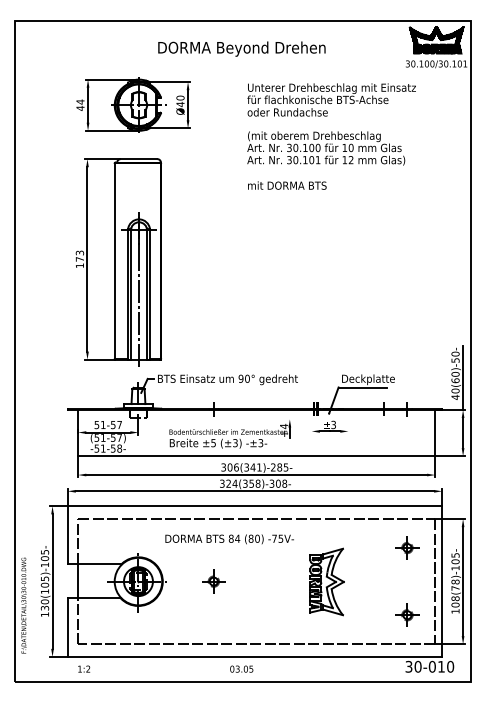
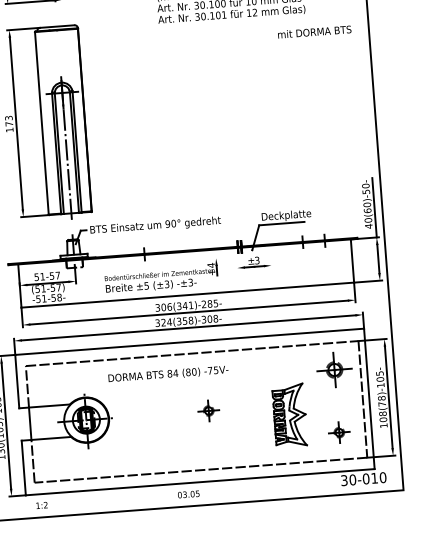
text: (287, 185) -> (314, 31), moved
part: (407, 547) -> (334, 369), size x1.6
part: (213, 581) -> (208, 410), moved
part: (326, 581) -> (289, 415), moved

